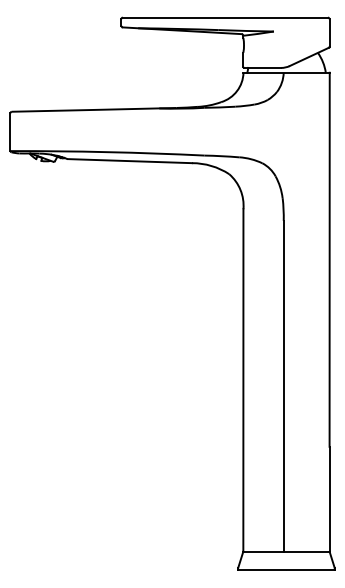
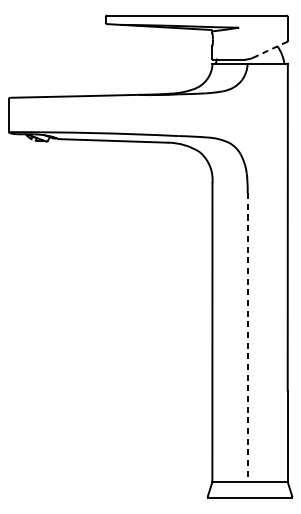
line: (309, 56) -> (270, 49), solid -> dashed
line: (283, 386) -> (247, 337), solid -> dashed

